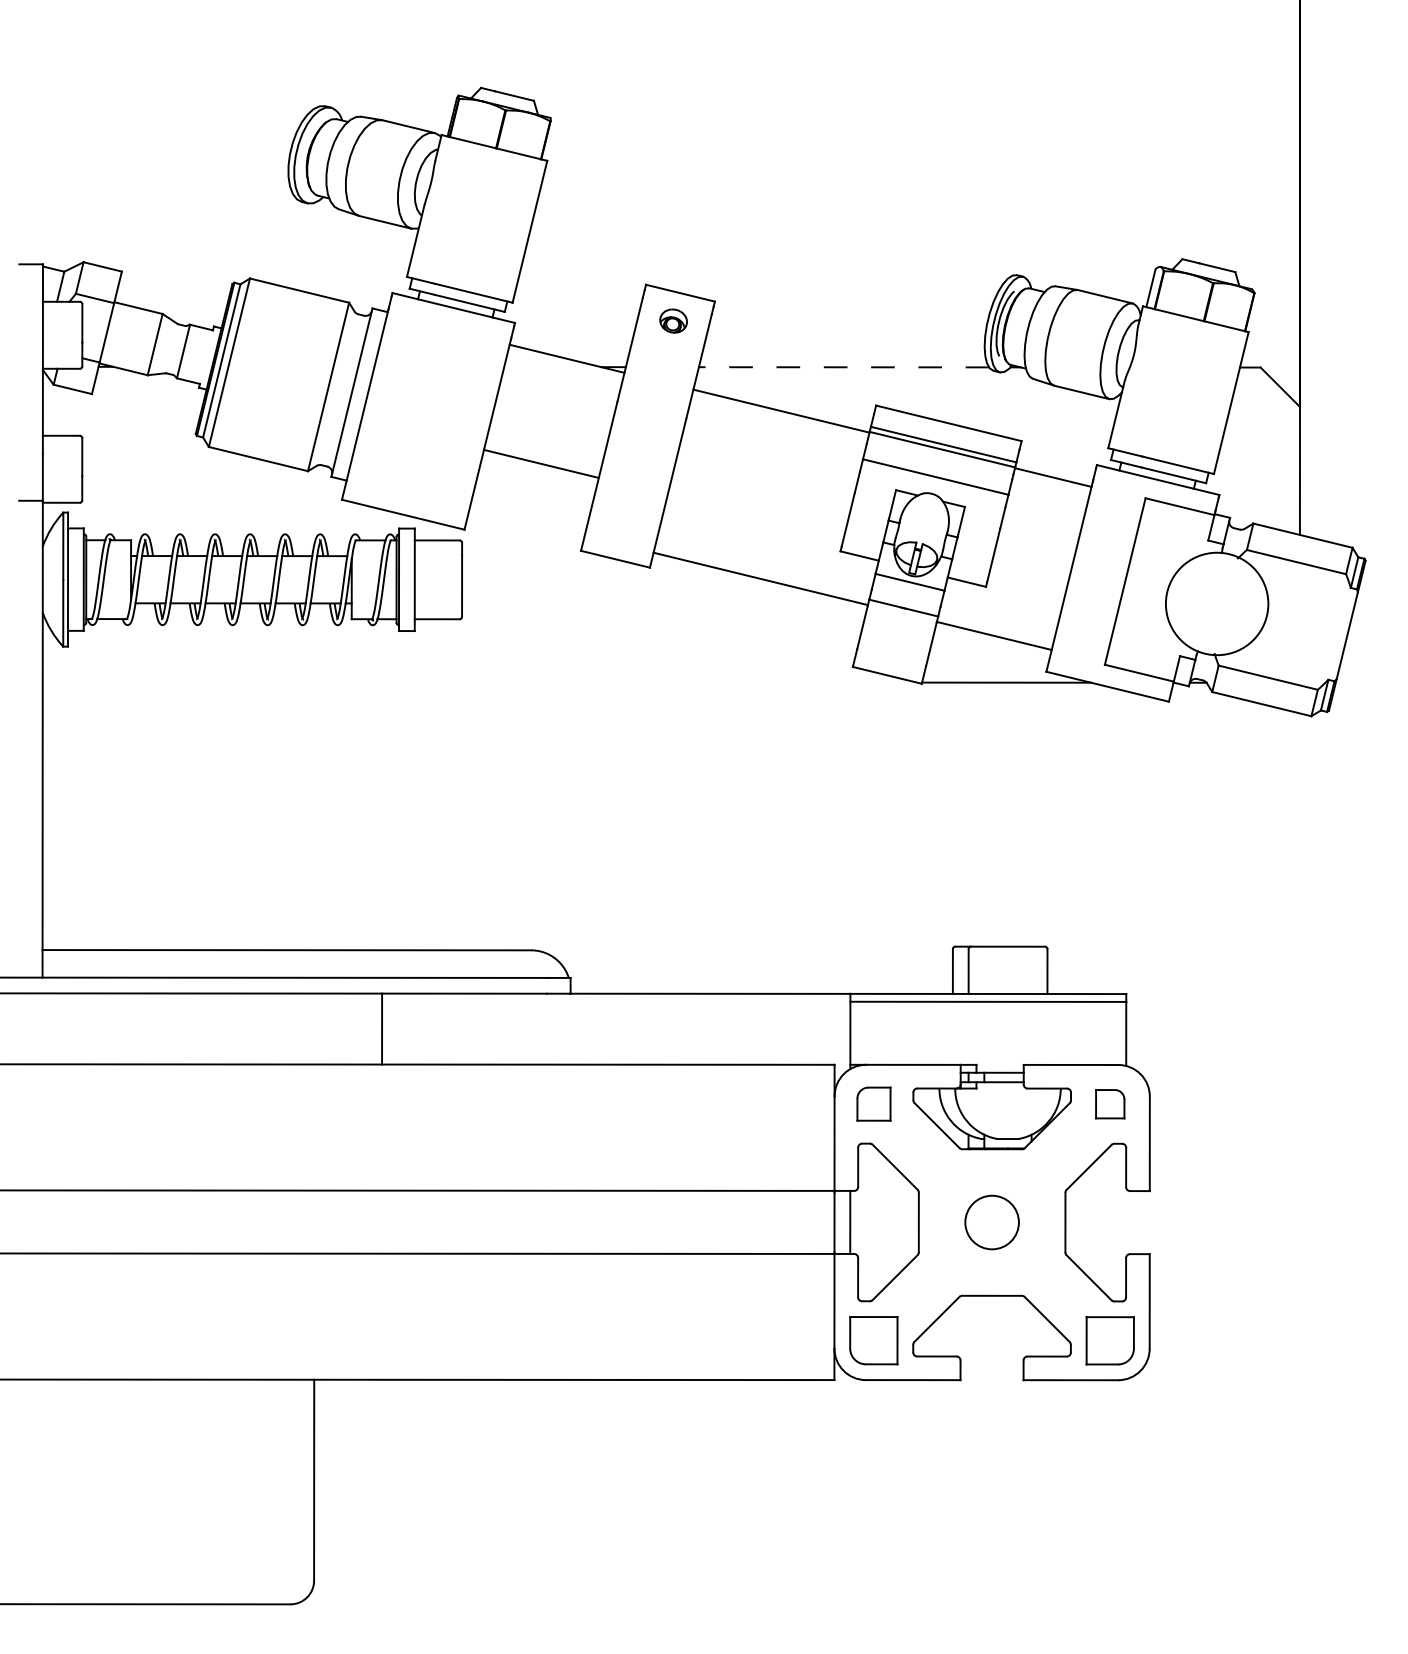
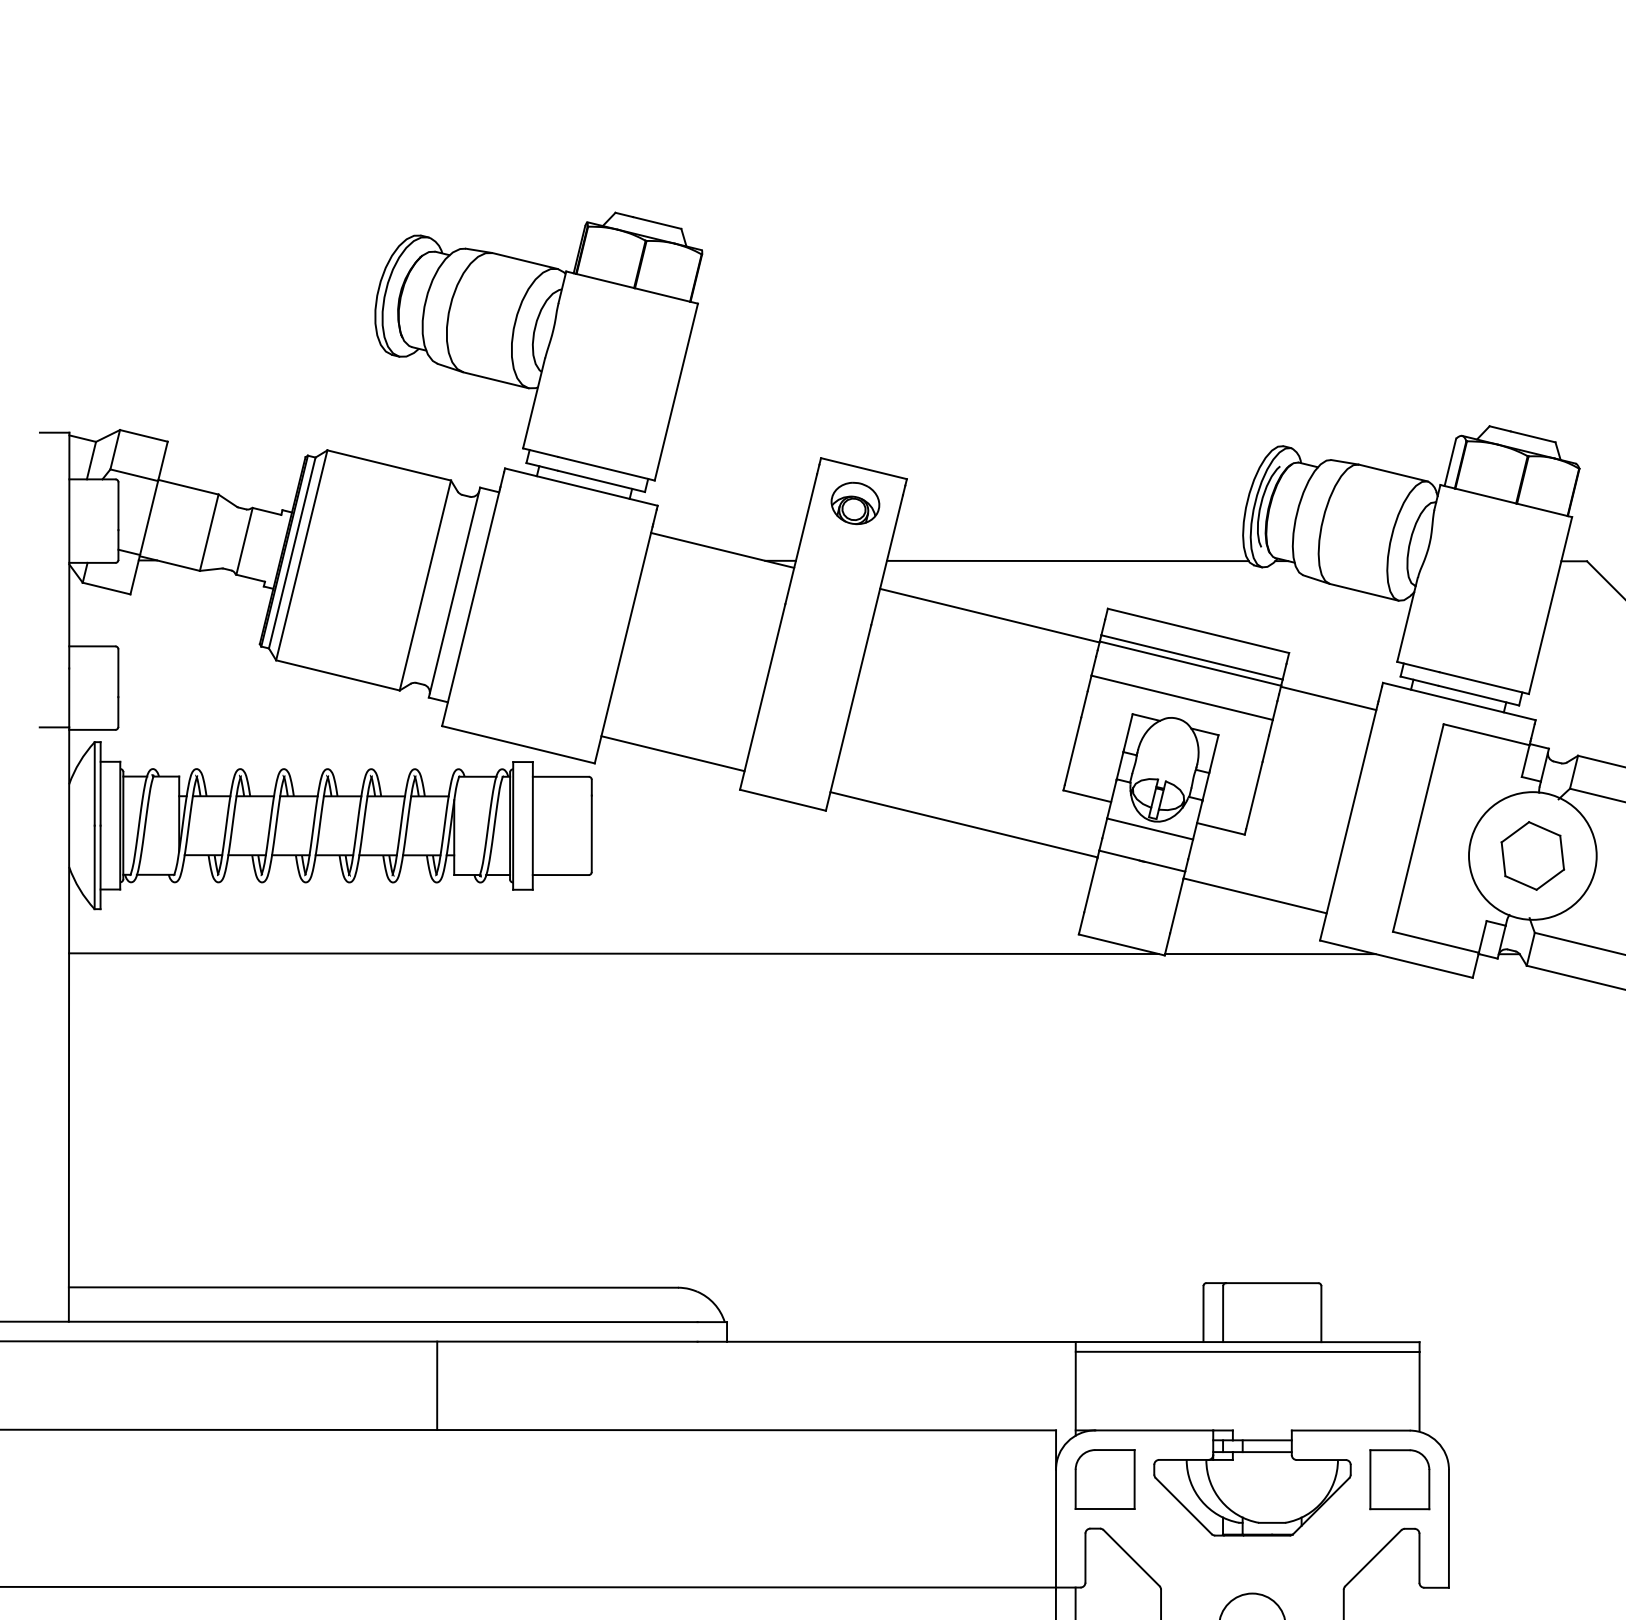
part: (673, 320) -> (855, 502), size x1.43
line: (843, 367) -> (1067, 561), dashed -> solid
line: (540, 463) -> (672, 753), moved
part: (1217, 603) -> (1533, 855), added
line: (479, 682) -> (613, 953), added
line: (382, 1028) -> (437, 1385), moved
part: (873, 1103) -> (1104, 1478), size x1.43
part: (1109, 1103) -> (1398, 1478), size x1.67

